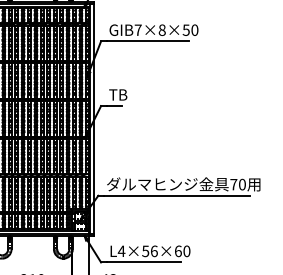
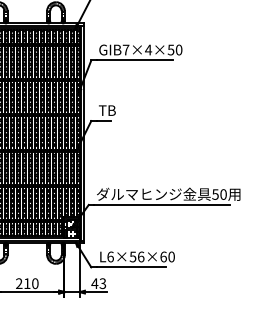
text: (162, 29) -> (148, 49), GIB7×8×50 -> GIB7×4×50
text: (233, 184) -> (215, 194), 70 -> 50
text: (121, 250) -> (110, 256), L4×56×60 -> L6×56×60

